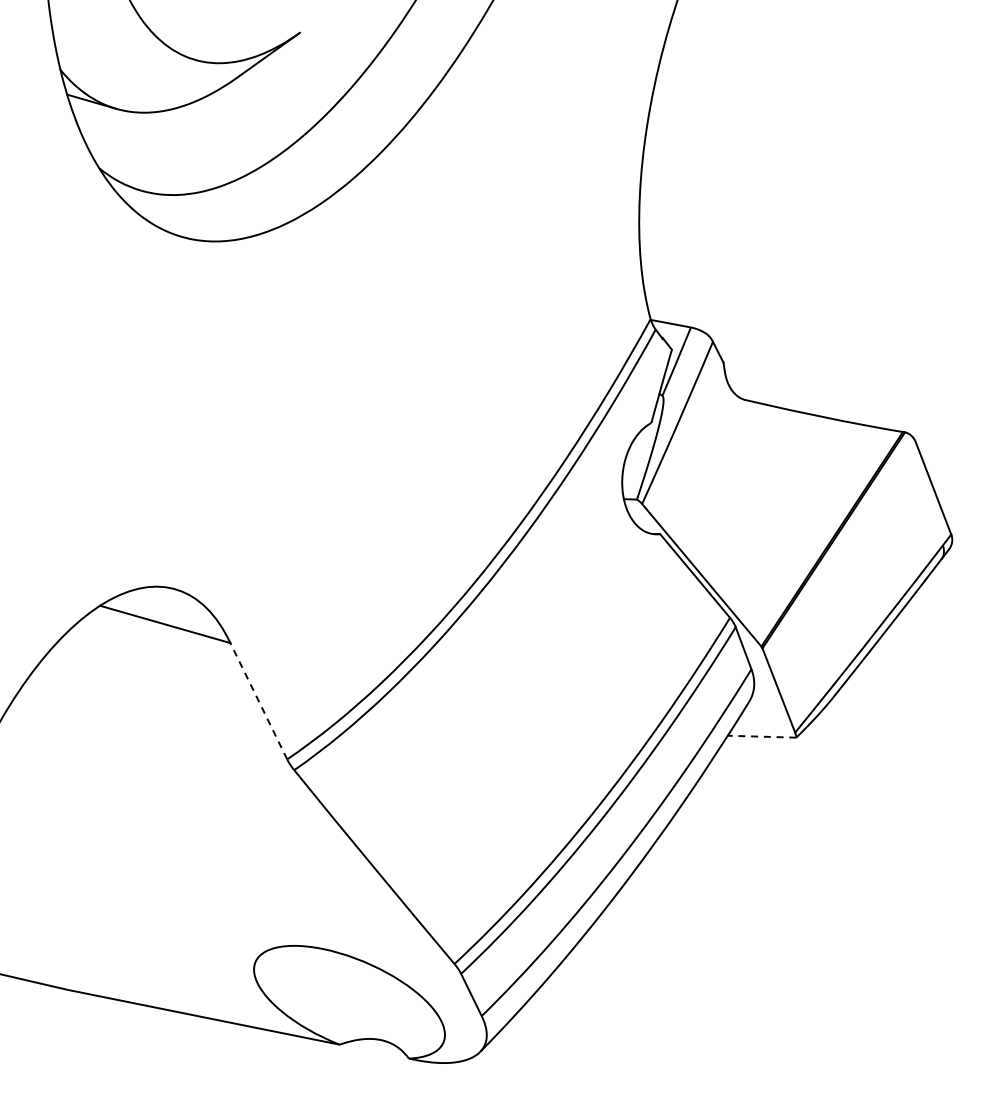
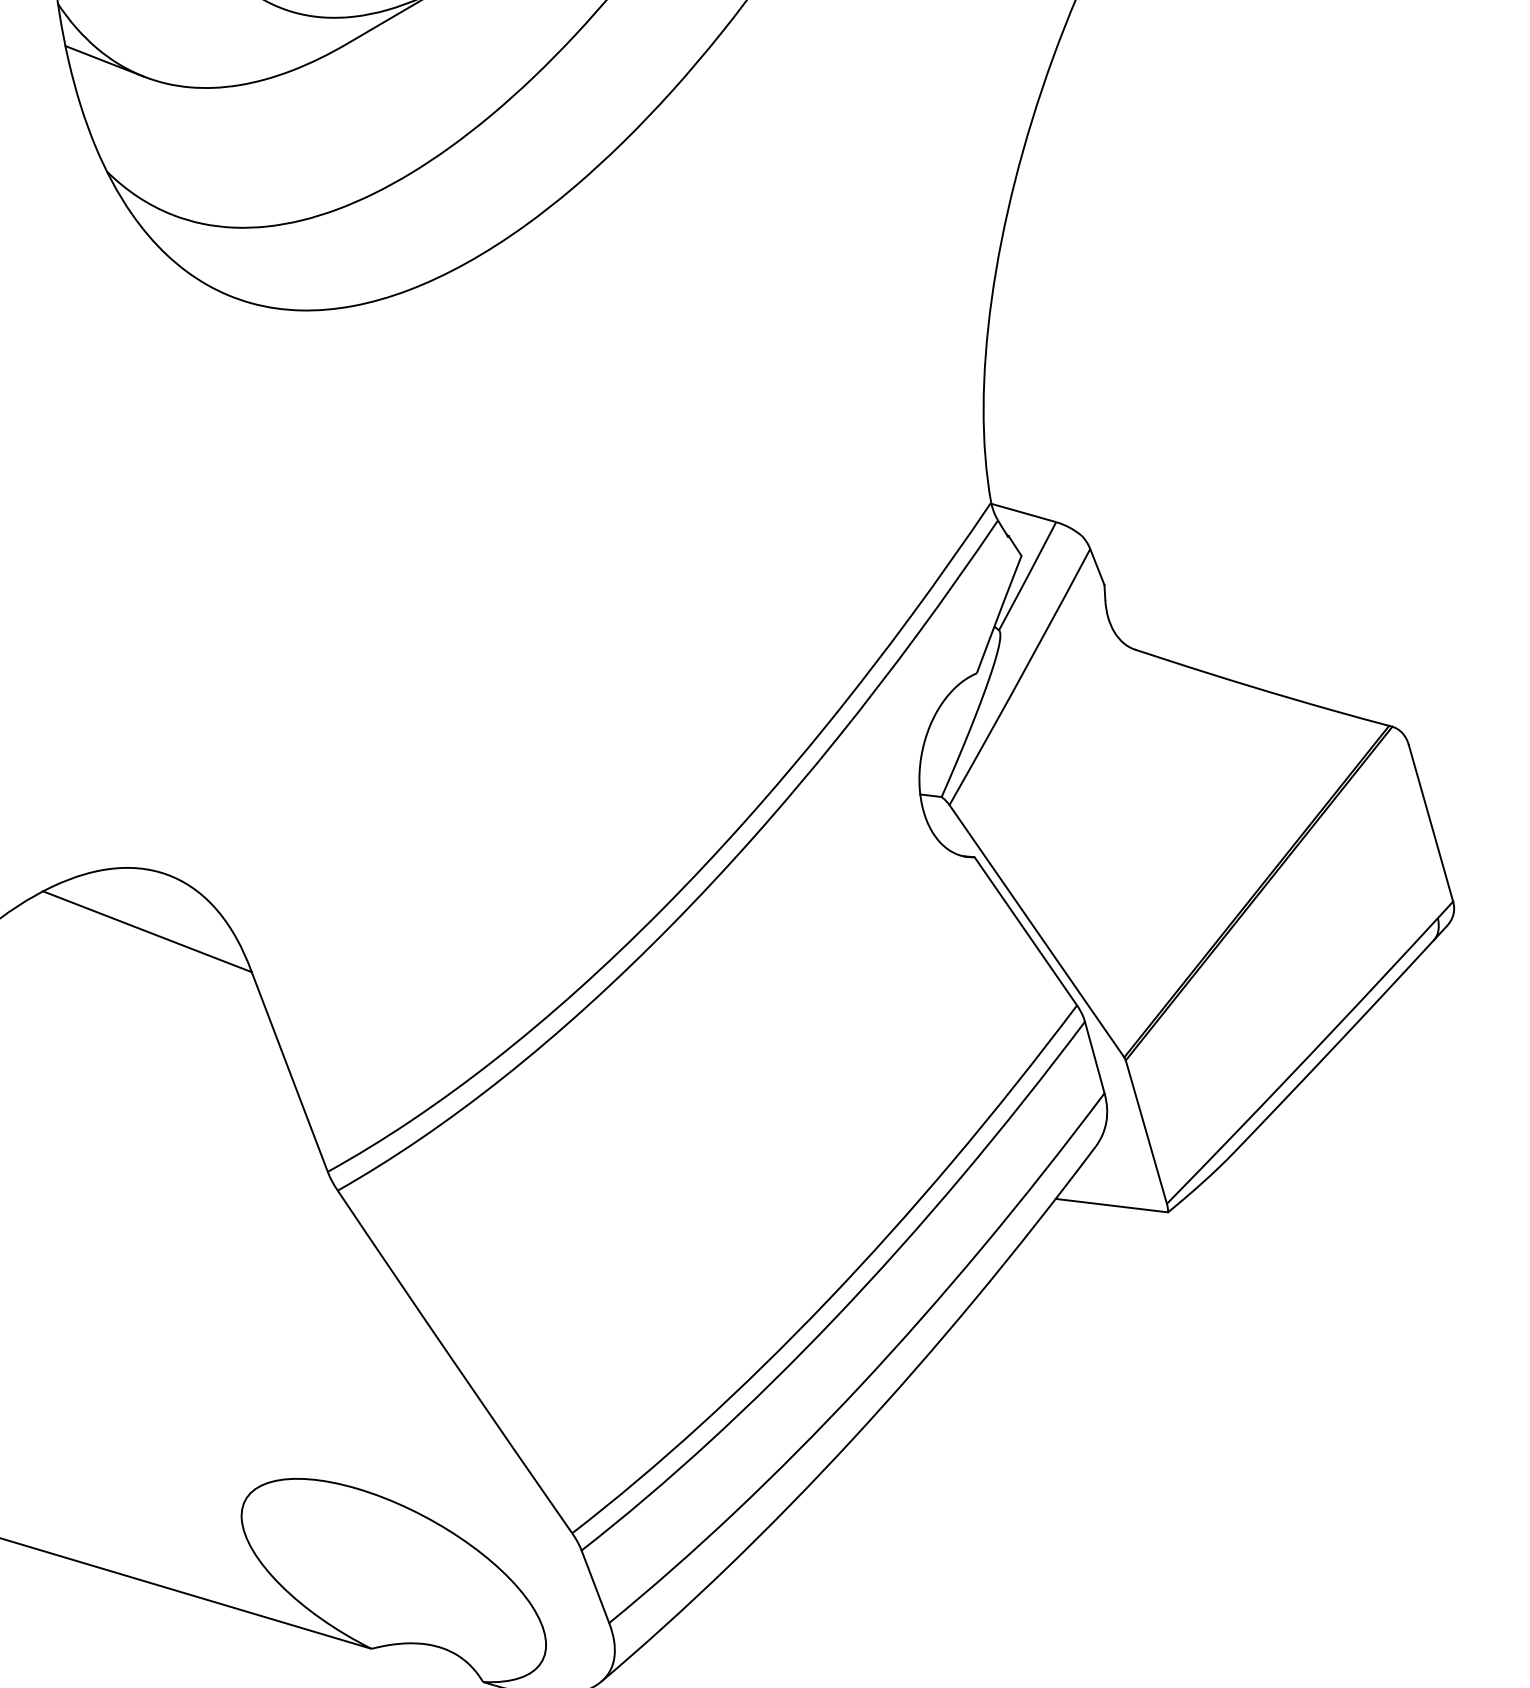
line: (258, 701) -> (289, 1072), dashed -> solid
line: (761, 736) -> (1110, 1205), dashed -> solid

